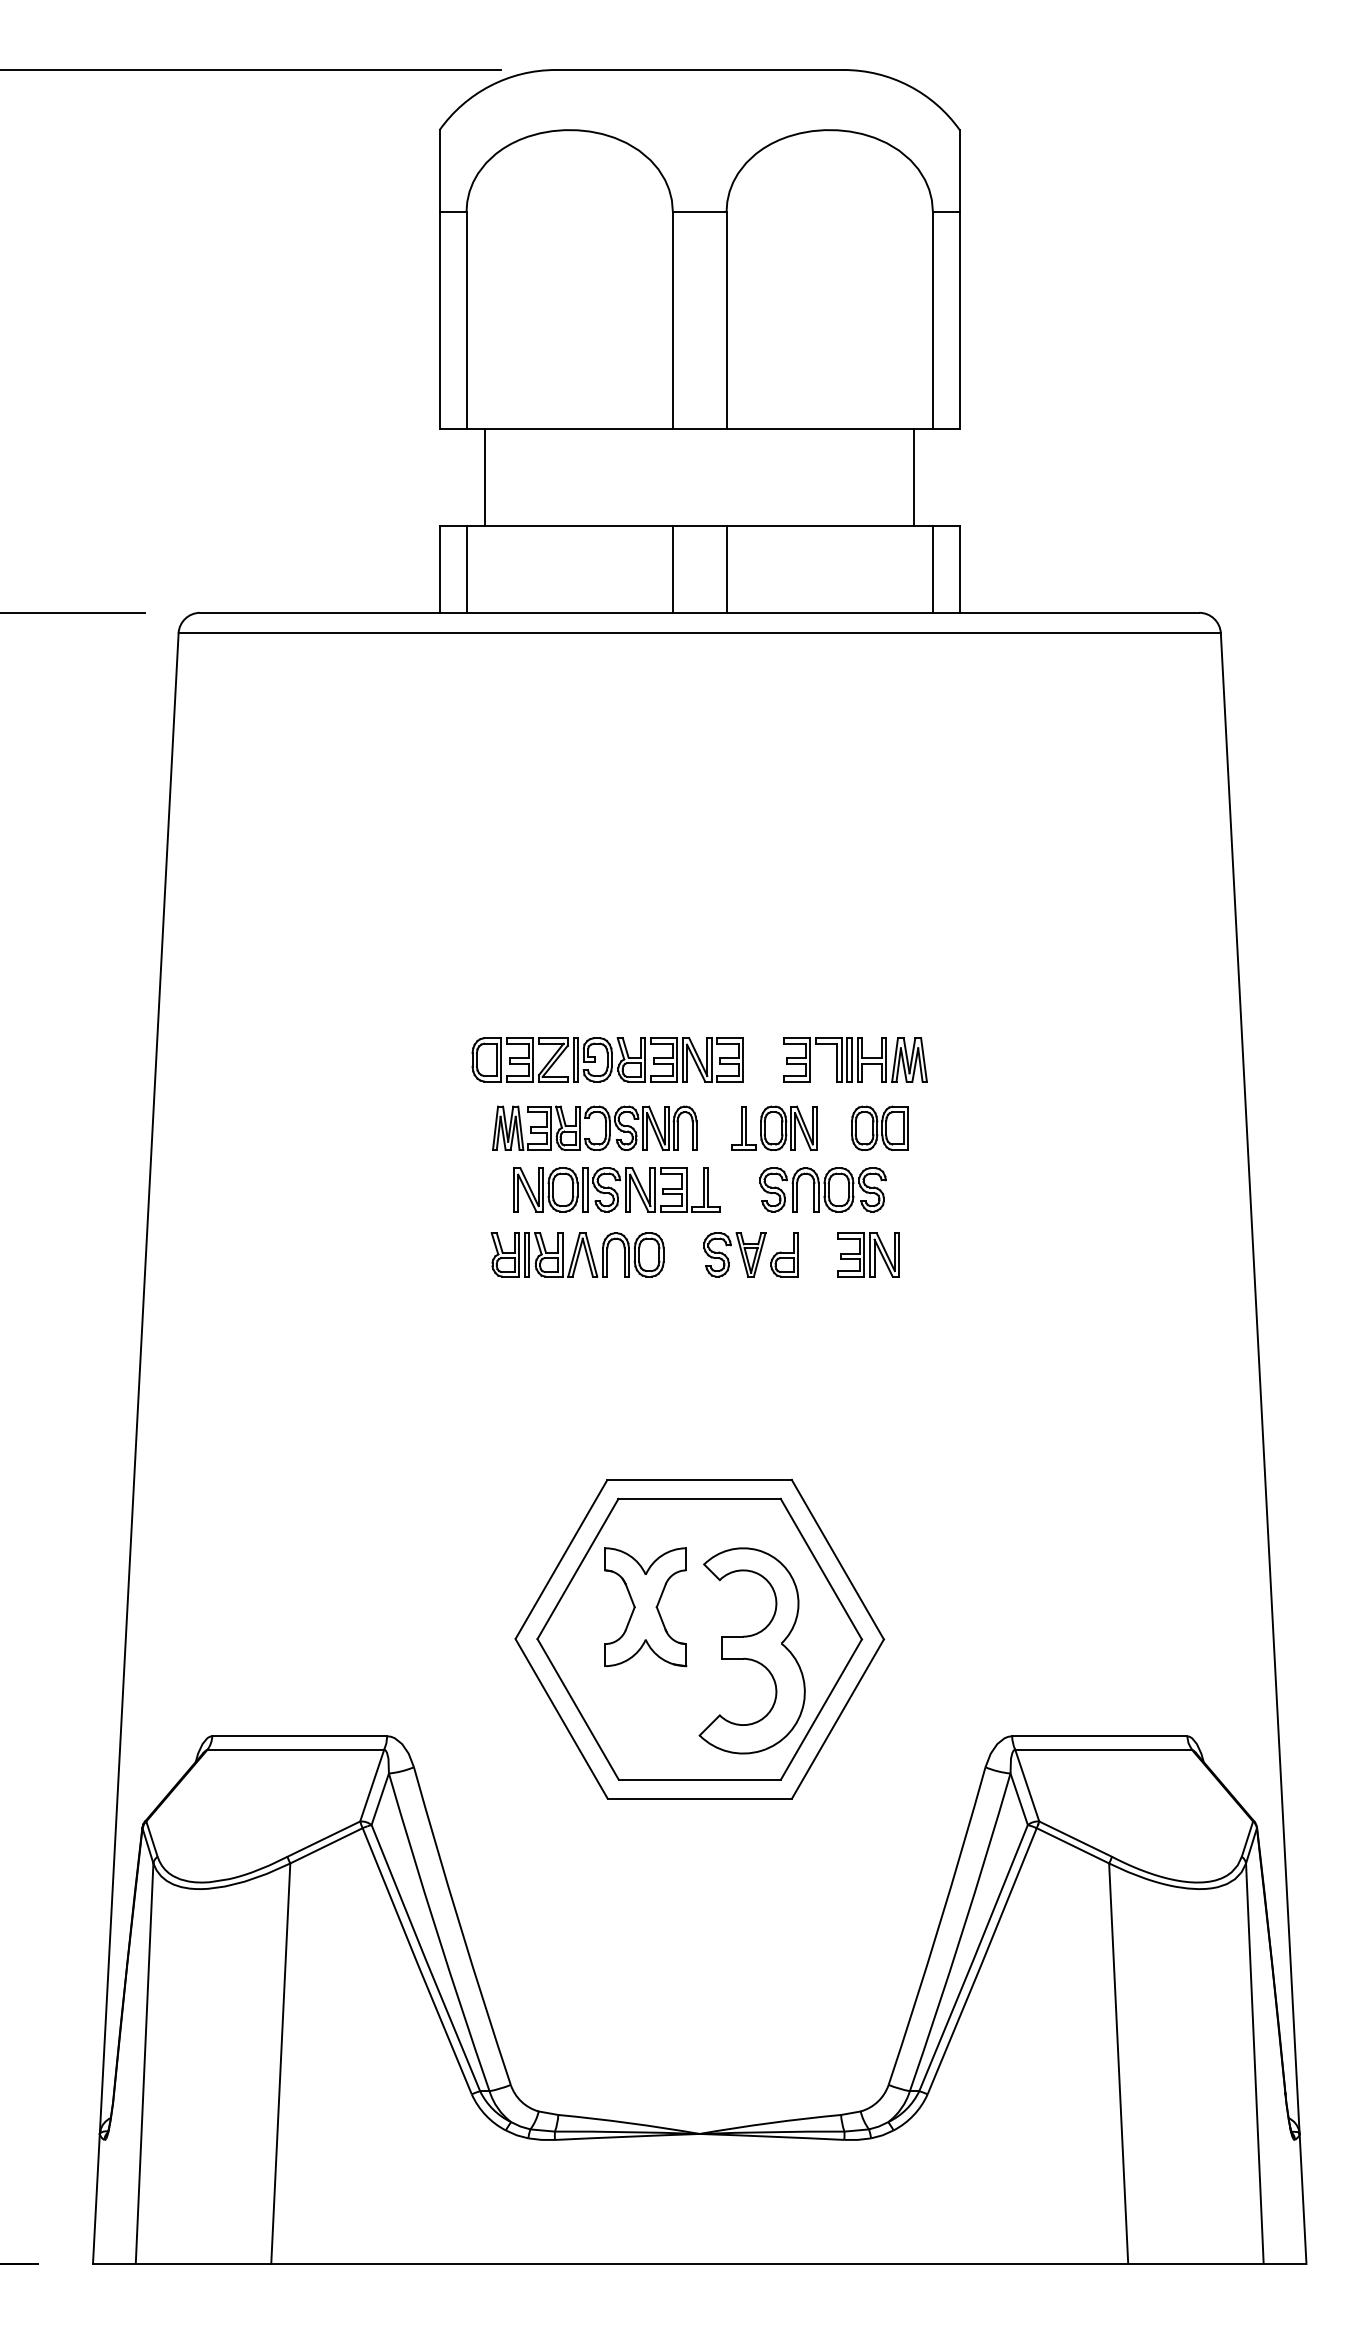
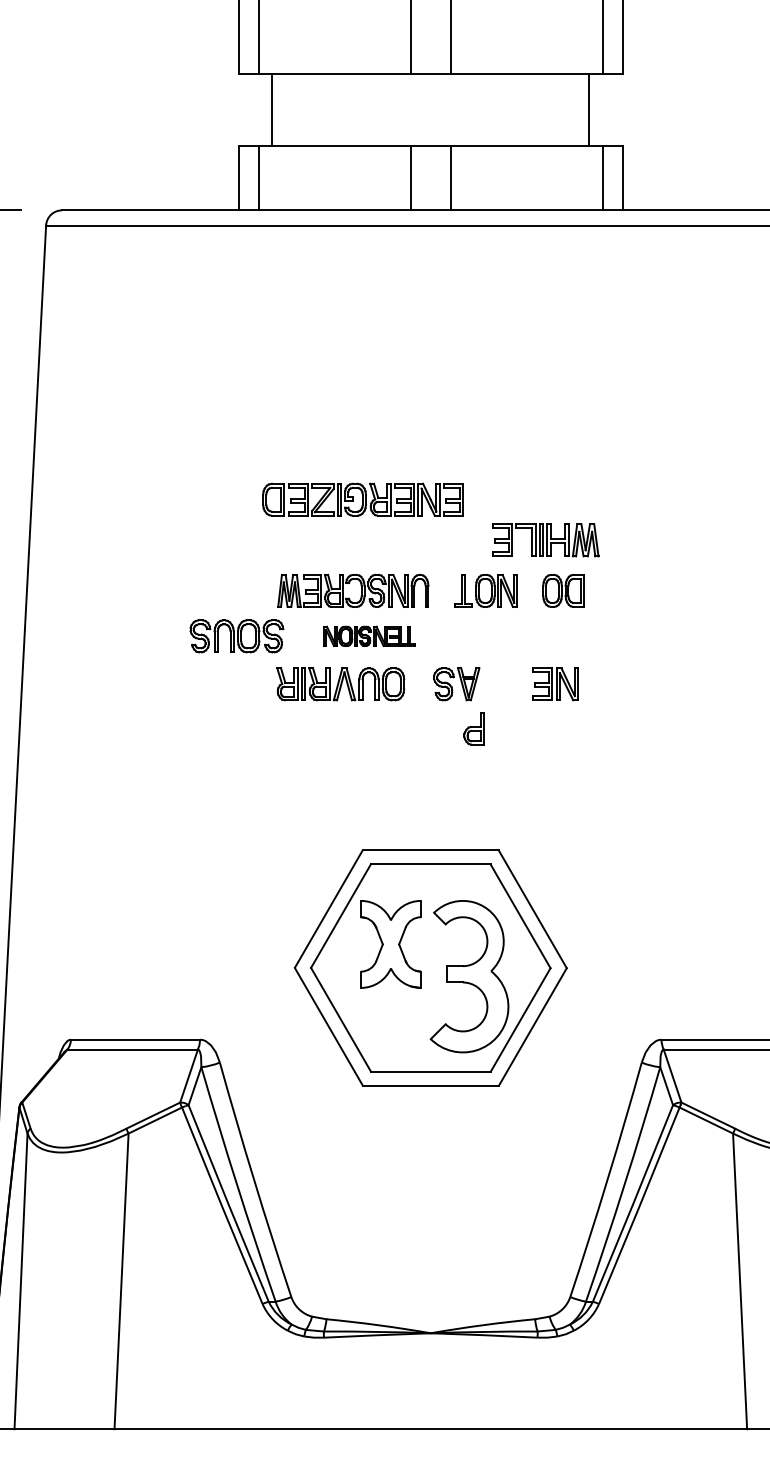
part: (607, 1059) -> (362, 499), moved
part: (616, 1189) -> (369, 636), size x0.6
part: (822, 1189) -> (236, 636), moved
part: (784, 1254) -> (474, 728), moved

